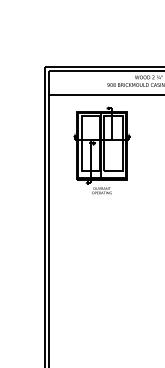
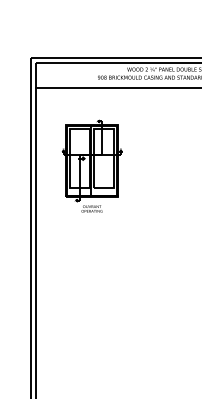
part: (101, 149) -> (91, 165), moved

